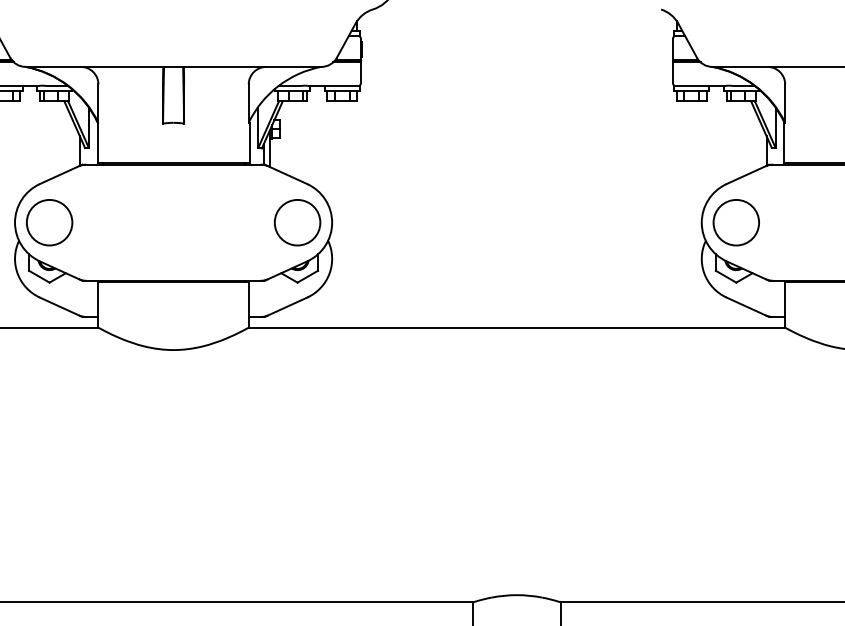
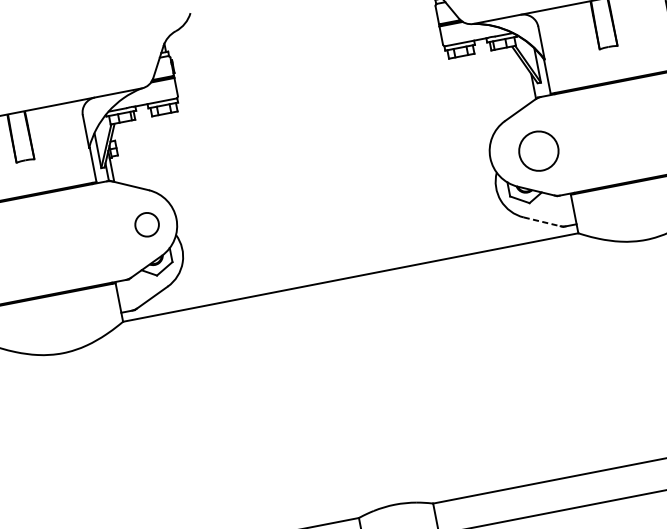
circle: (297, 222) -> (147, 224), size x0.6
circle: (735, 222) -> (538, 151), moved
line: (748, 307) -> (544, 222), solid -> dashed

